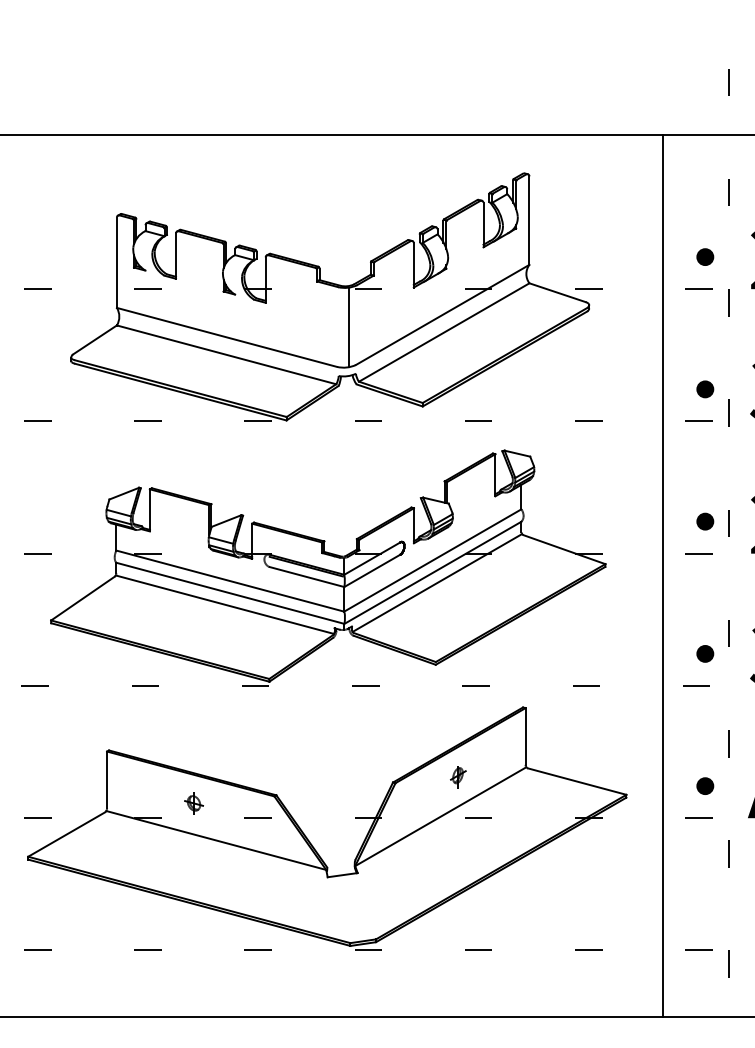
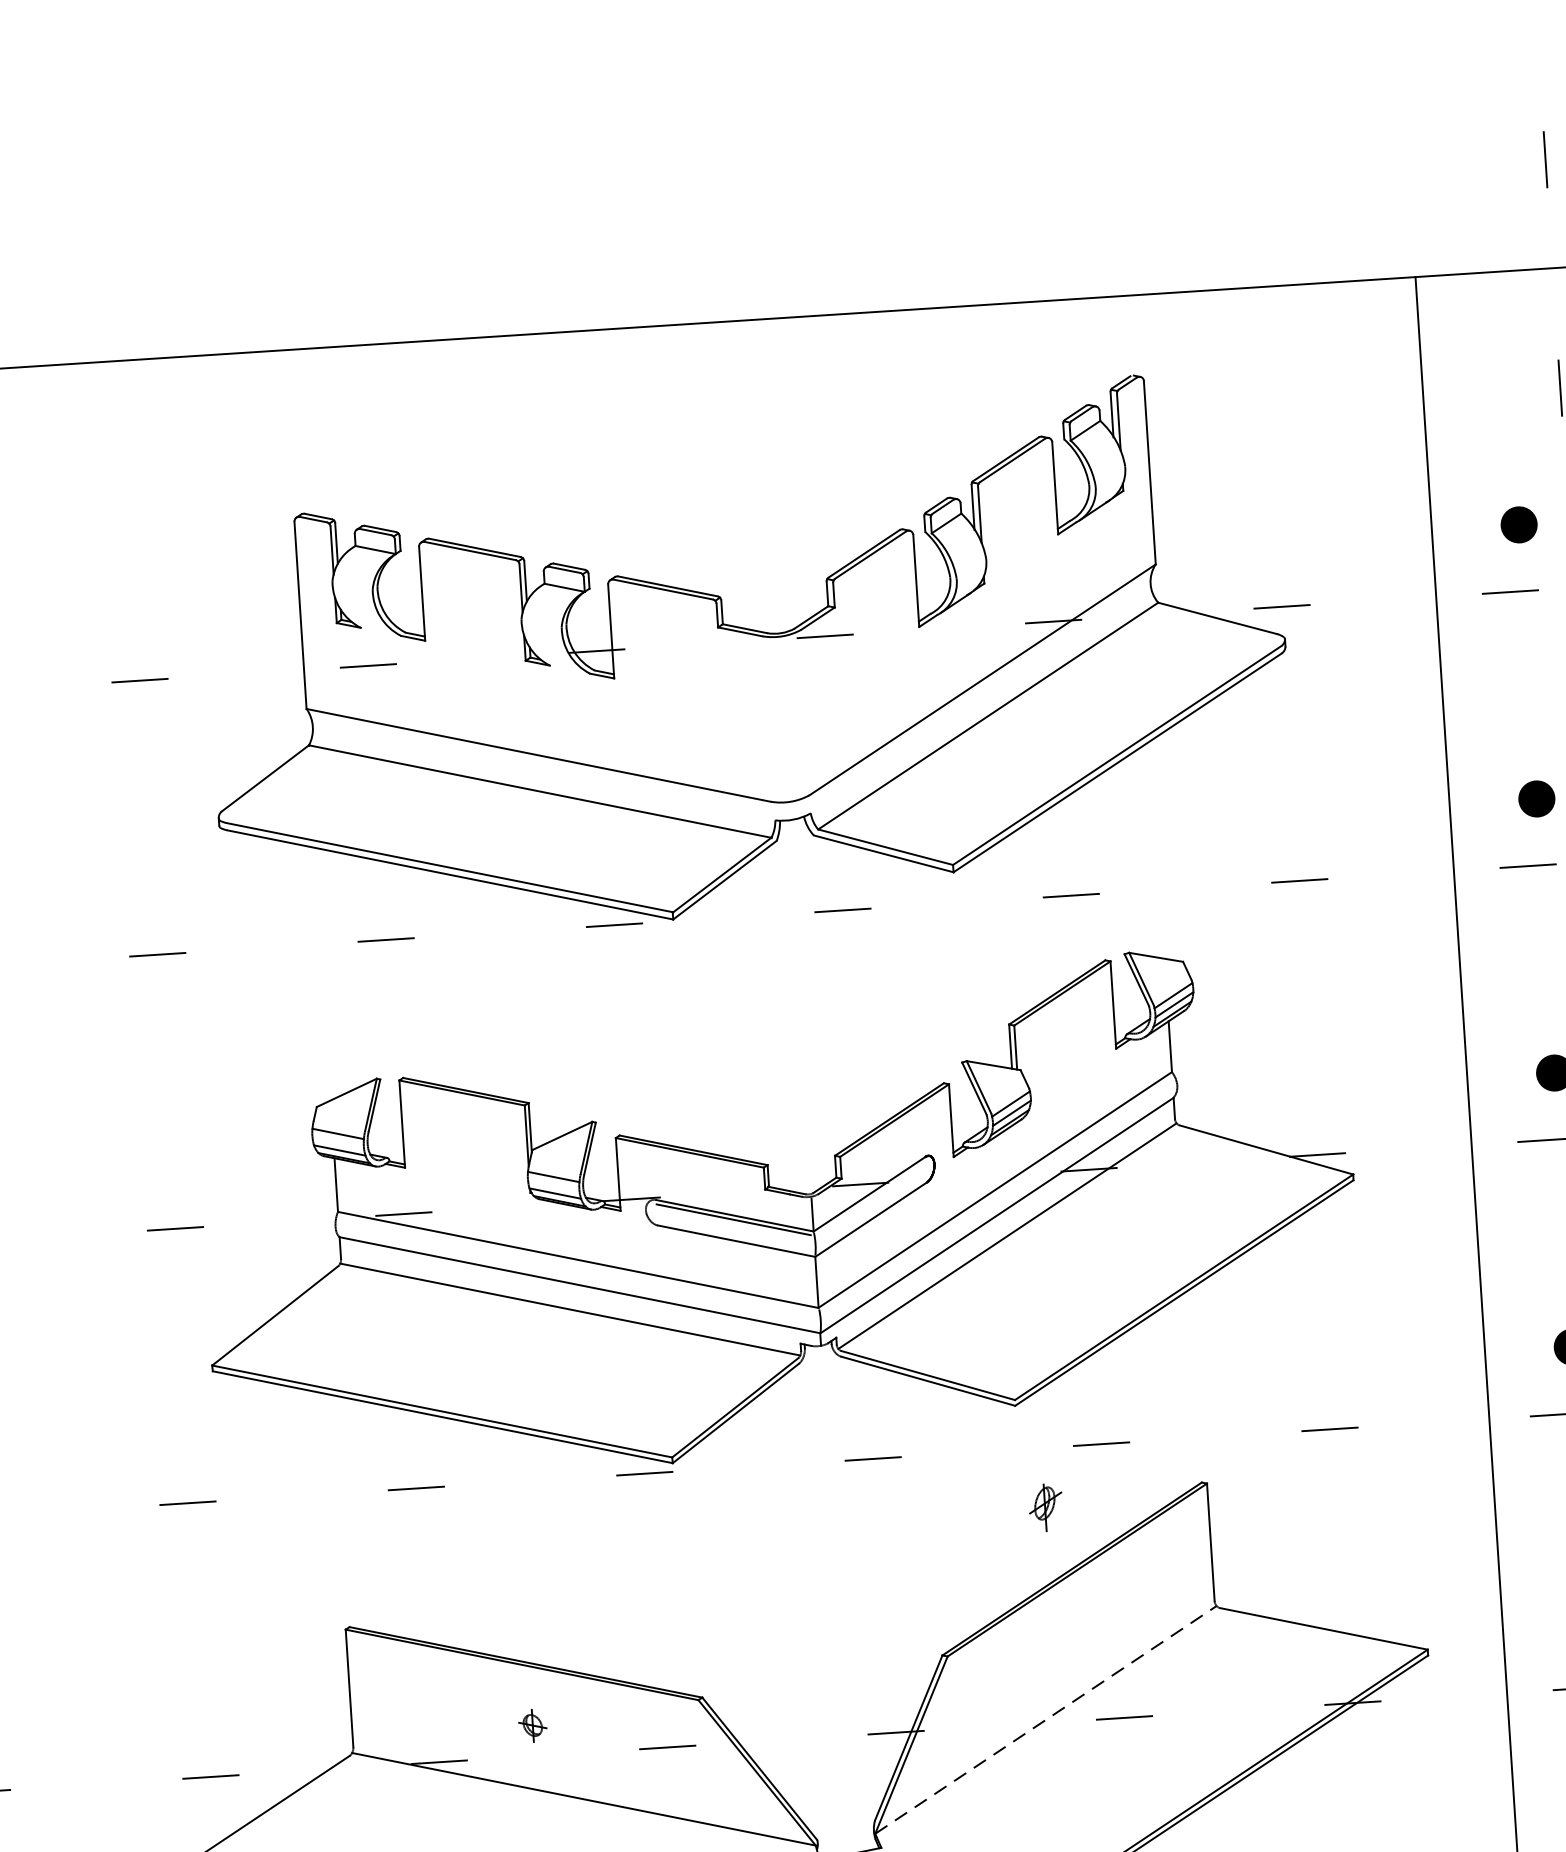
line: (348, 327) -> (789, 718), removed
part: (458, 777) -> (1046, 1507), moved
part: (193, 803) -> (531, 1725), size x0.7
line: (440, 816) -> (1045, 1719), solid -> dashed

